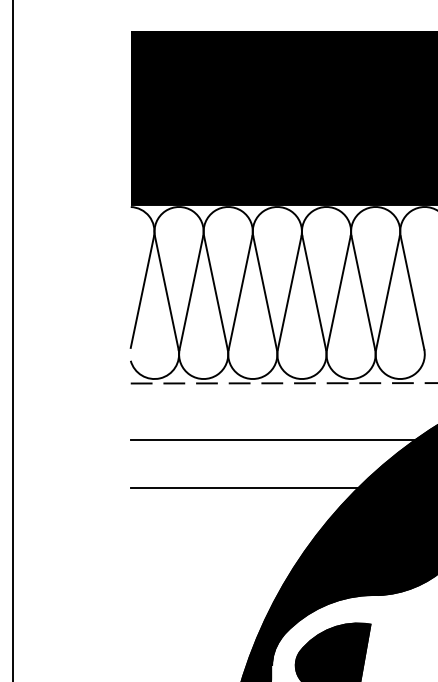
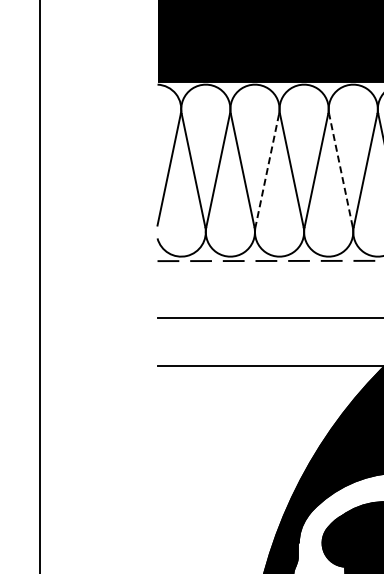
line: (240, 293) -> (267, 171), solid -> dashed
line: (314, 293) -> (341, 171), solid -> dashed

